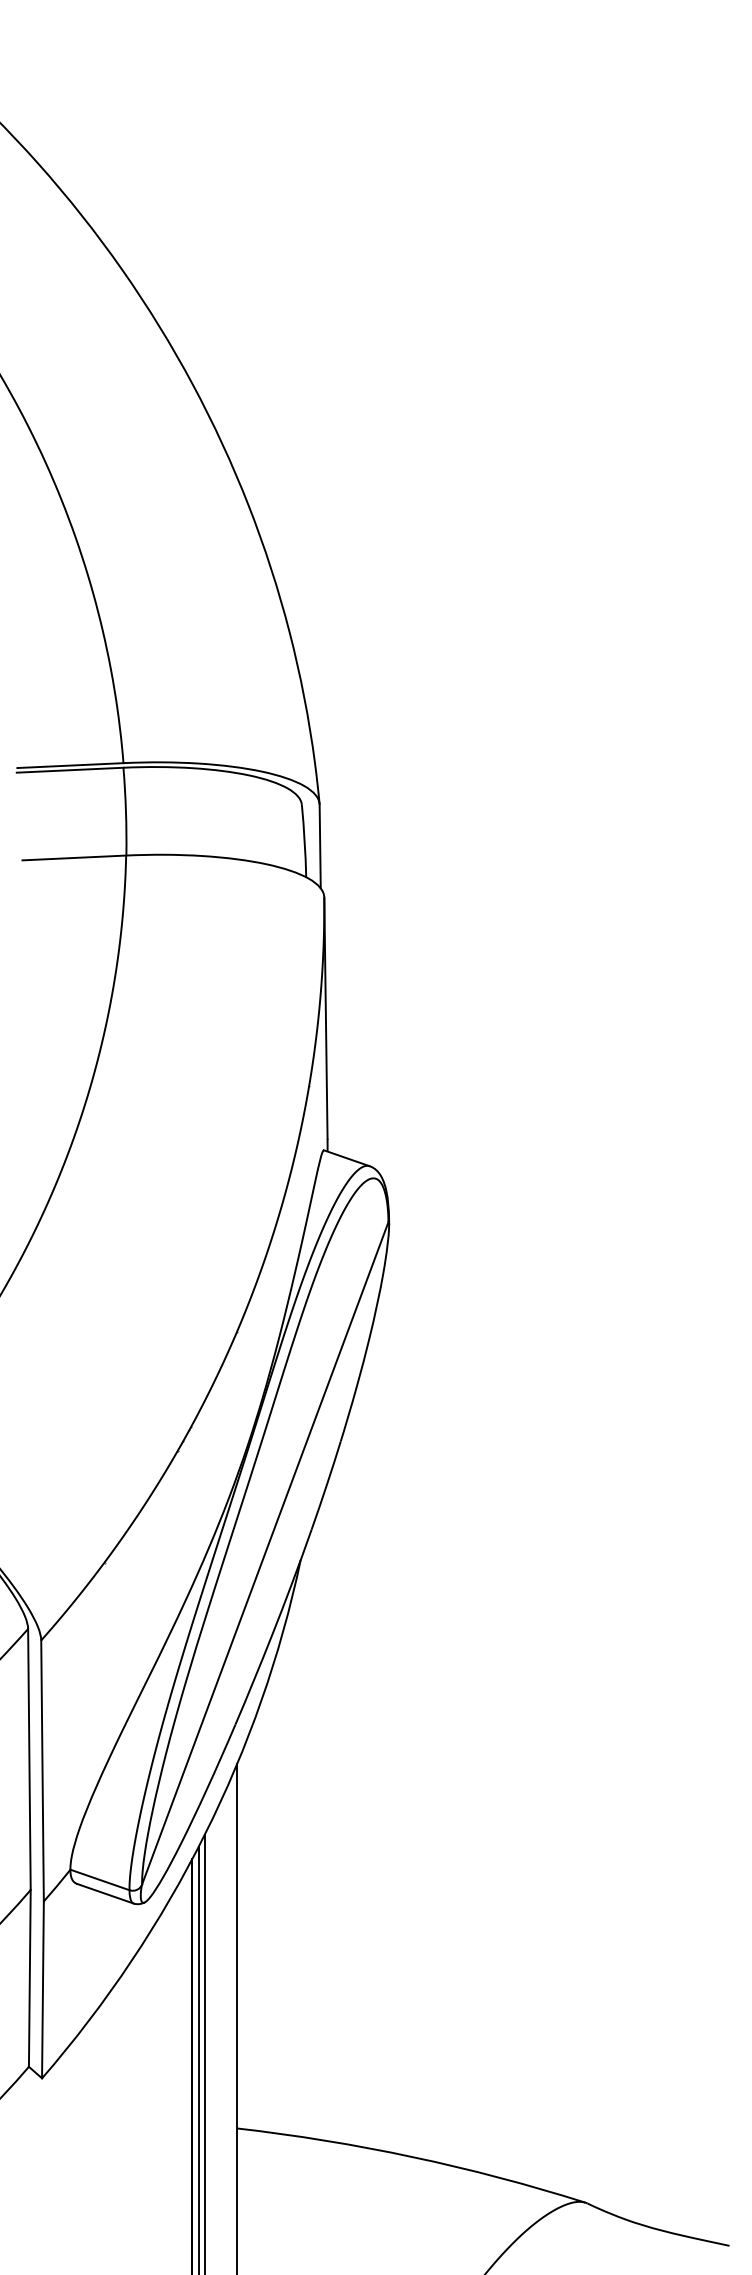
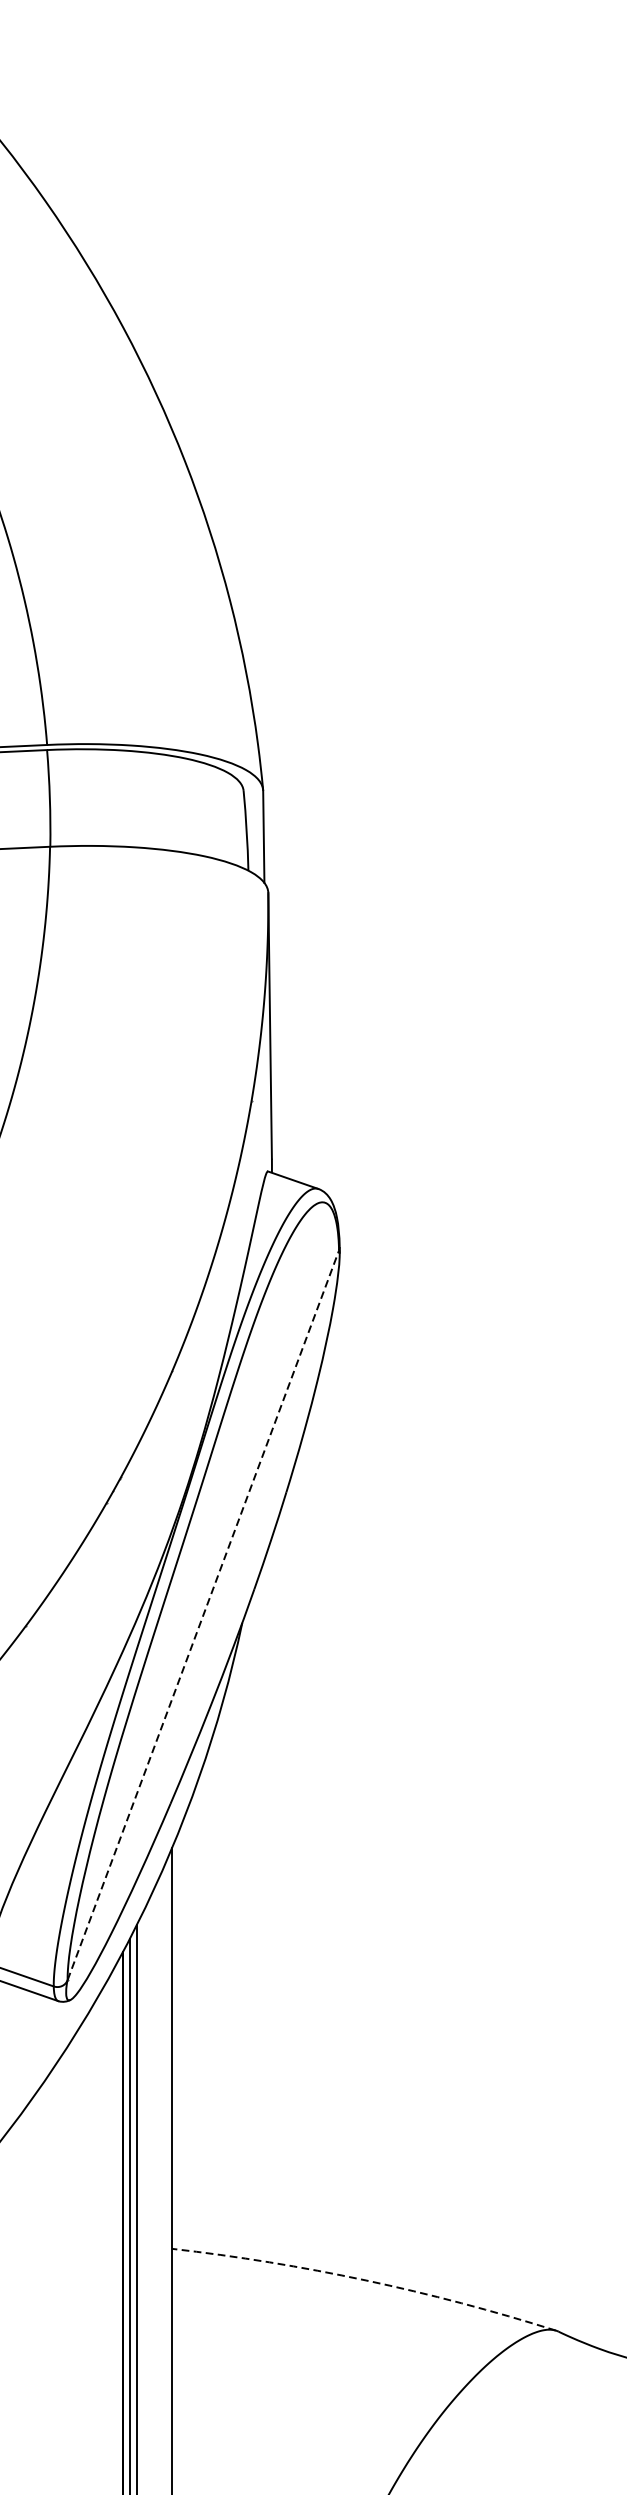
line: (265, 1552) -> (203, 1614), solid -> dashed
arc: (412, 2157) -> (365, 2280), solid -> dashed

